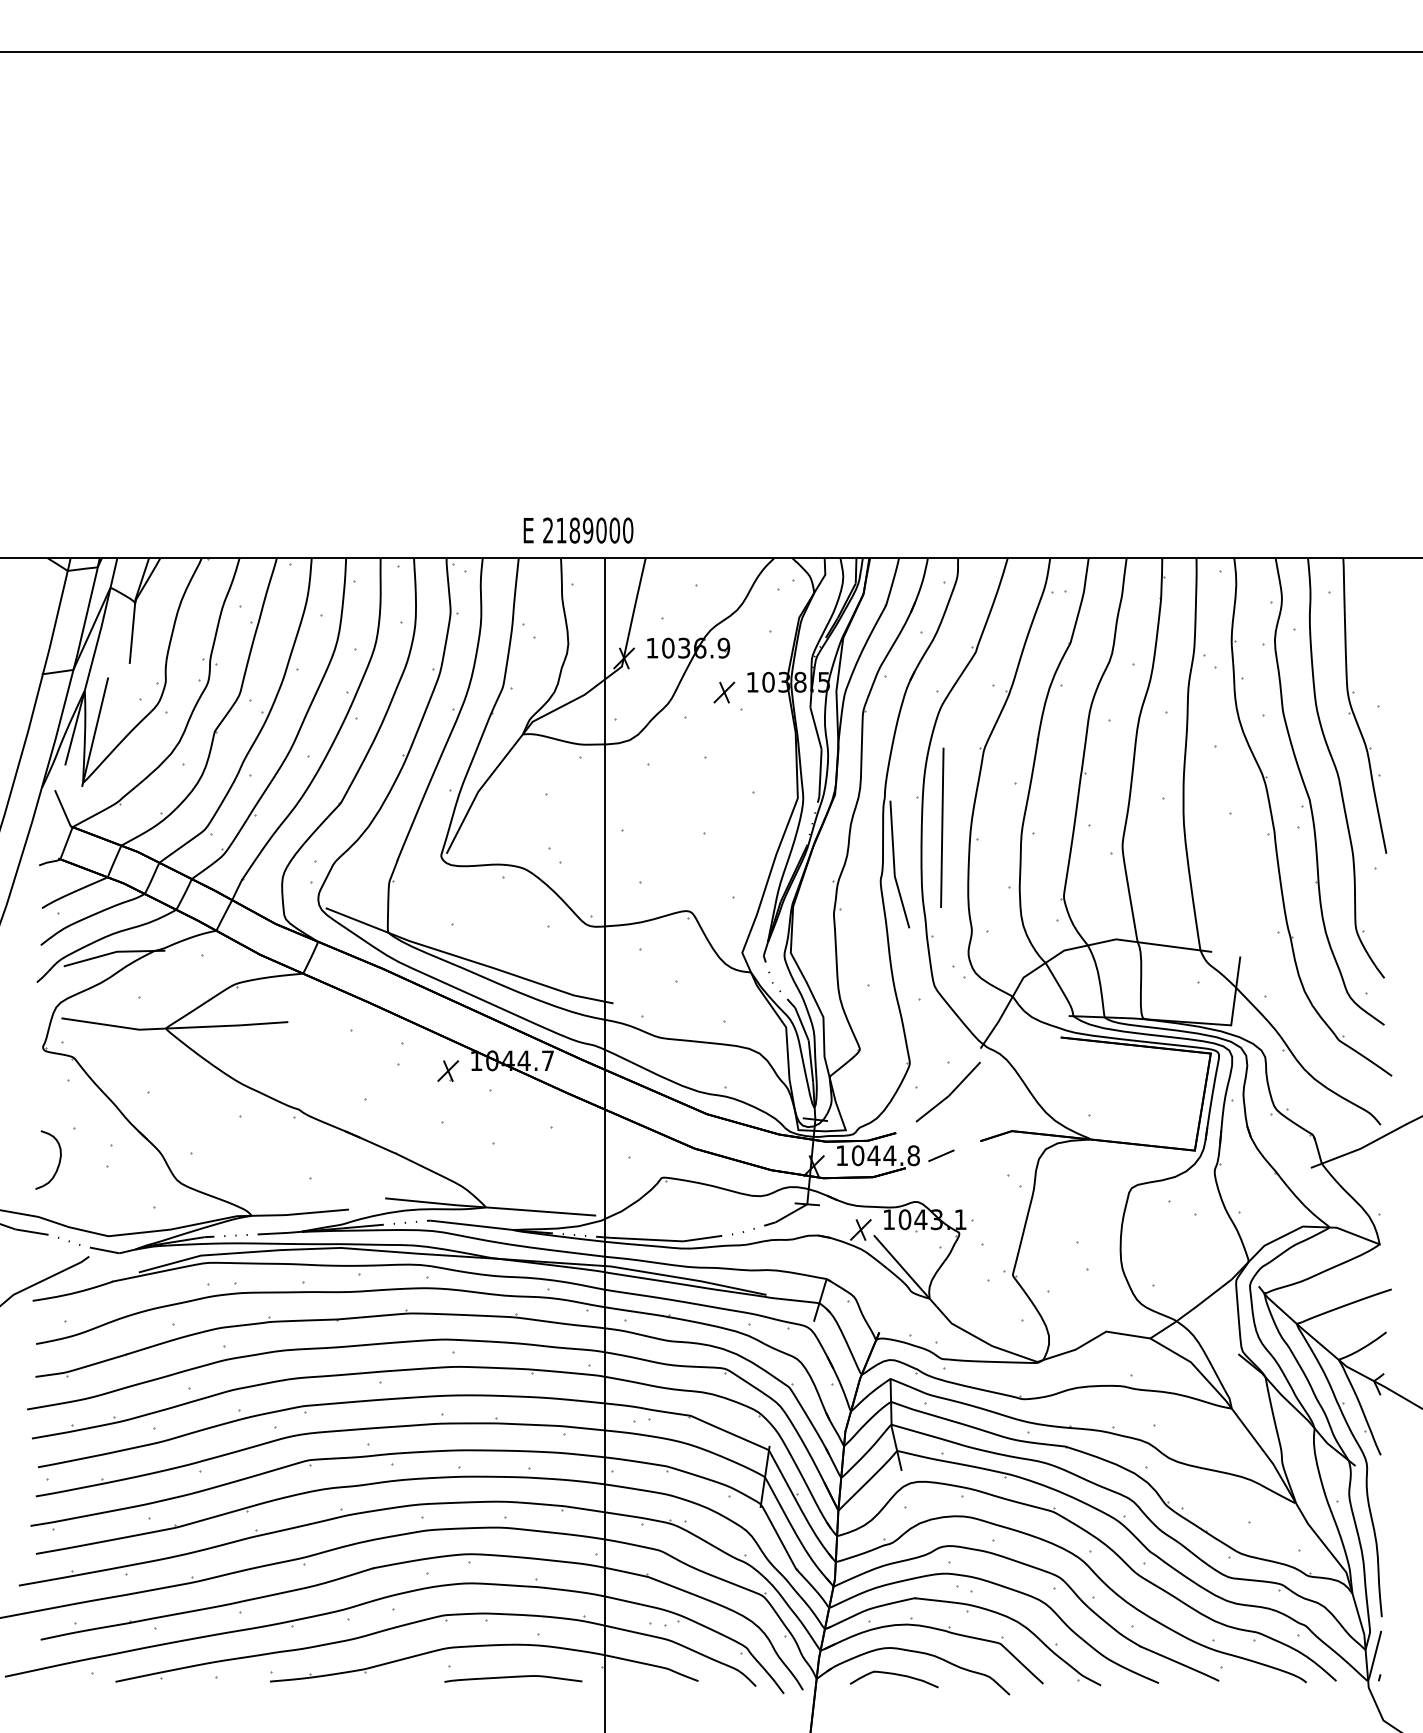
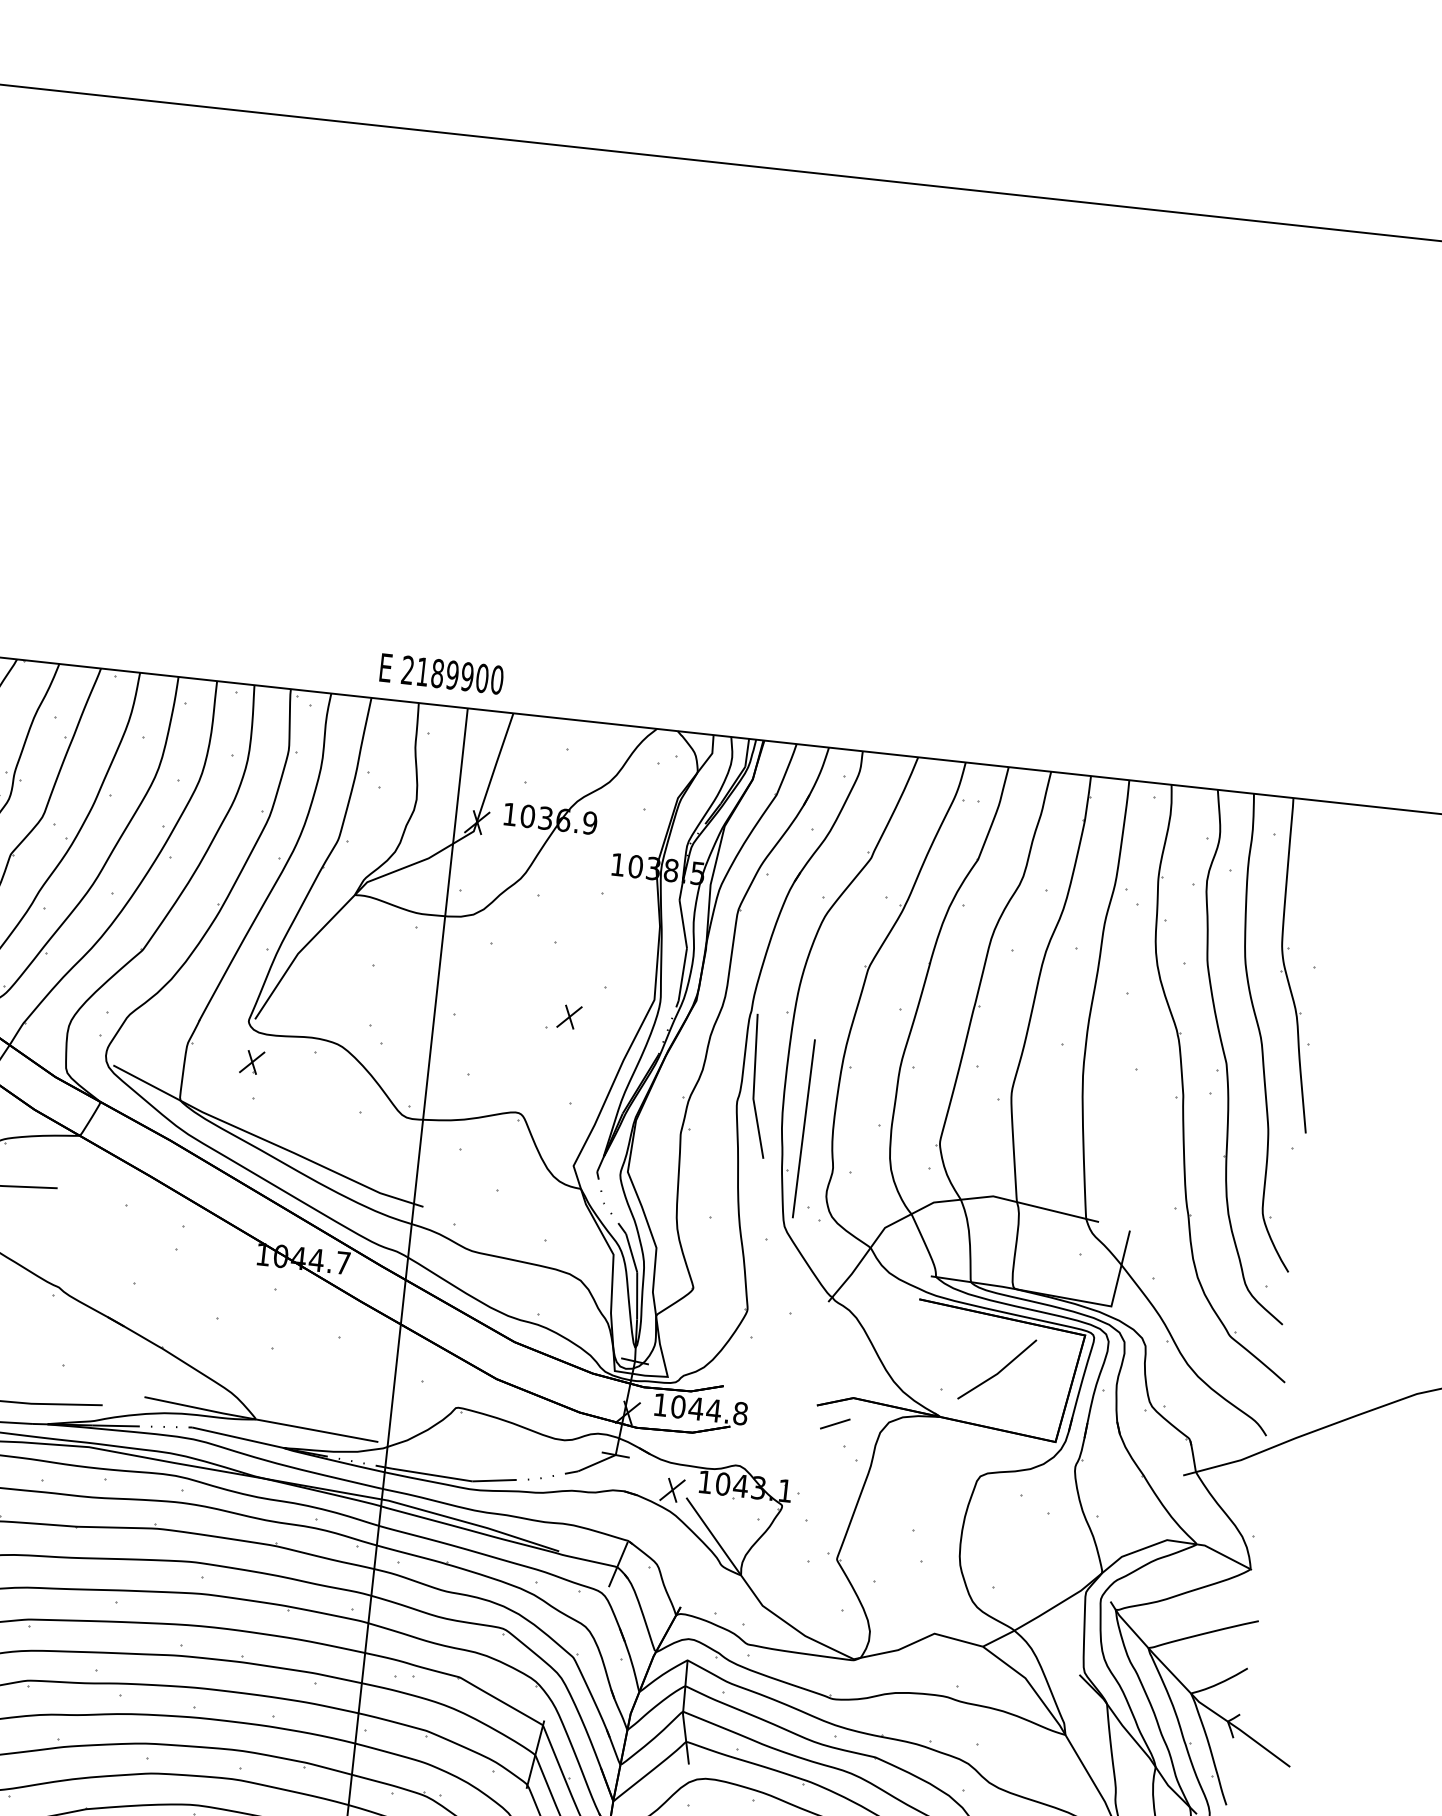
text: (601, 530) -> (467, 676), 2189000 -> 2189900
part: (724, 692) -> (569, 1016), moved
line: (942, 827) -> (804, 1128), moved
part: (448, 1070) -> (252, 1061), moved
line: (949, 1093) -> (998, 1371), moved
line: (941, 1155) -> (835, 1423), moved

